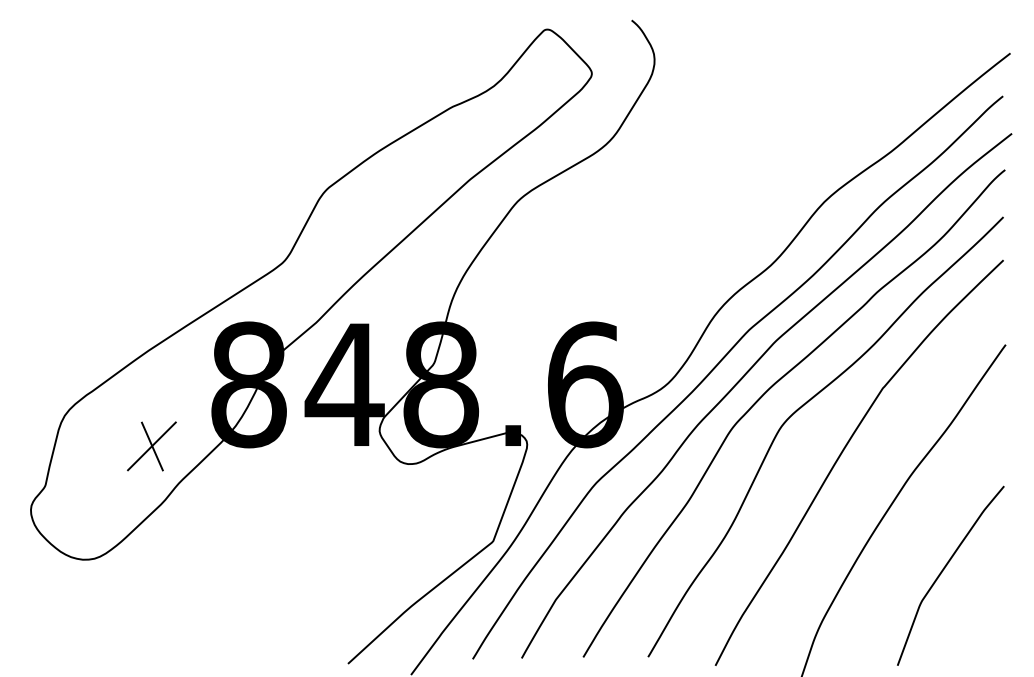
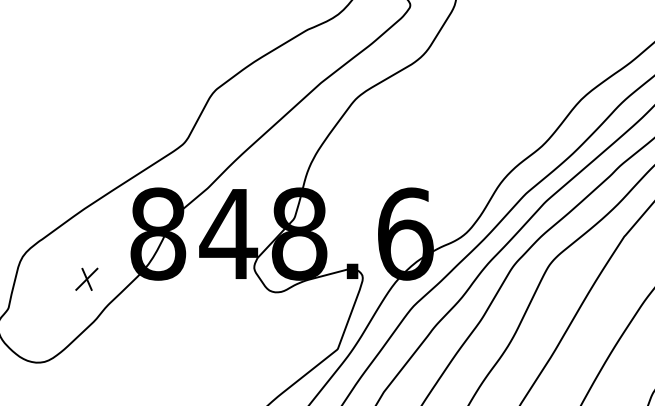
part: (151, 446) -> (86, 279), size x0.6

